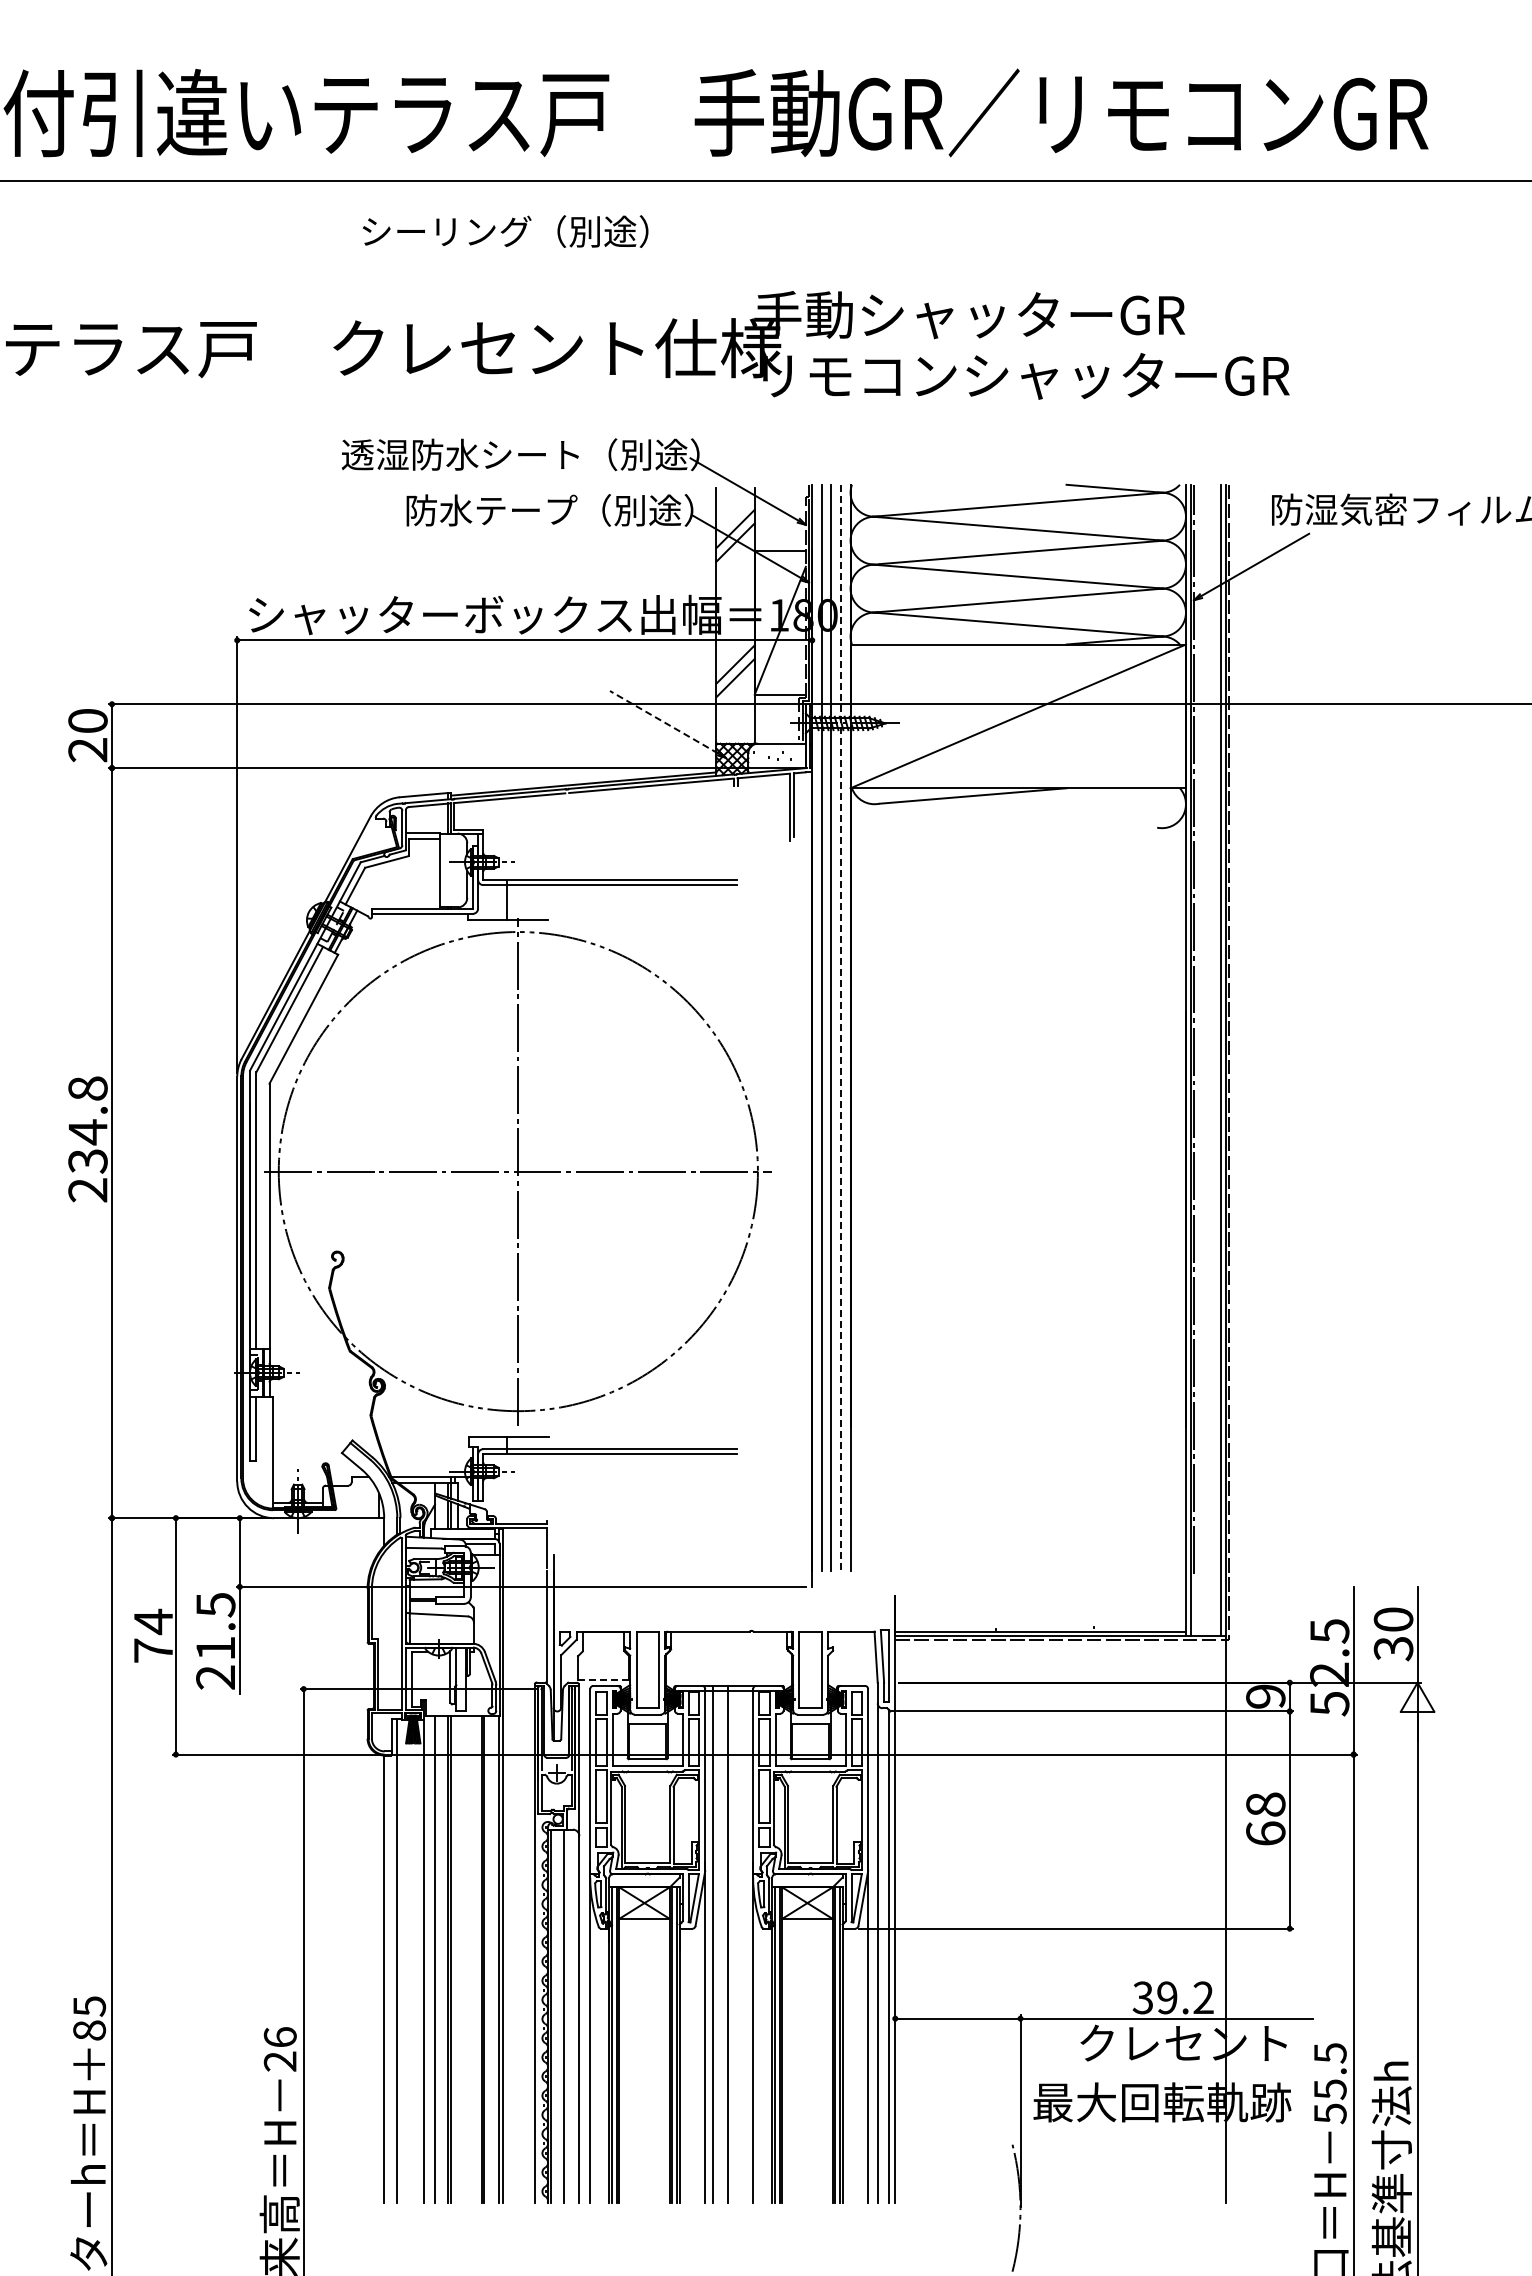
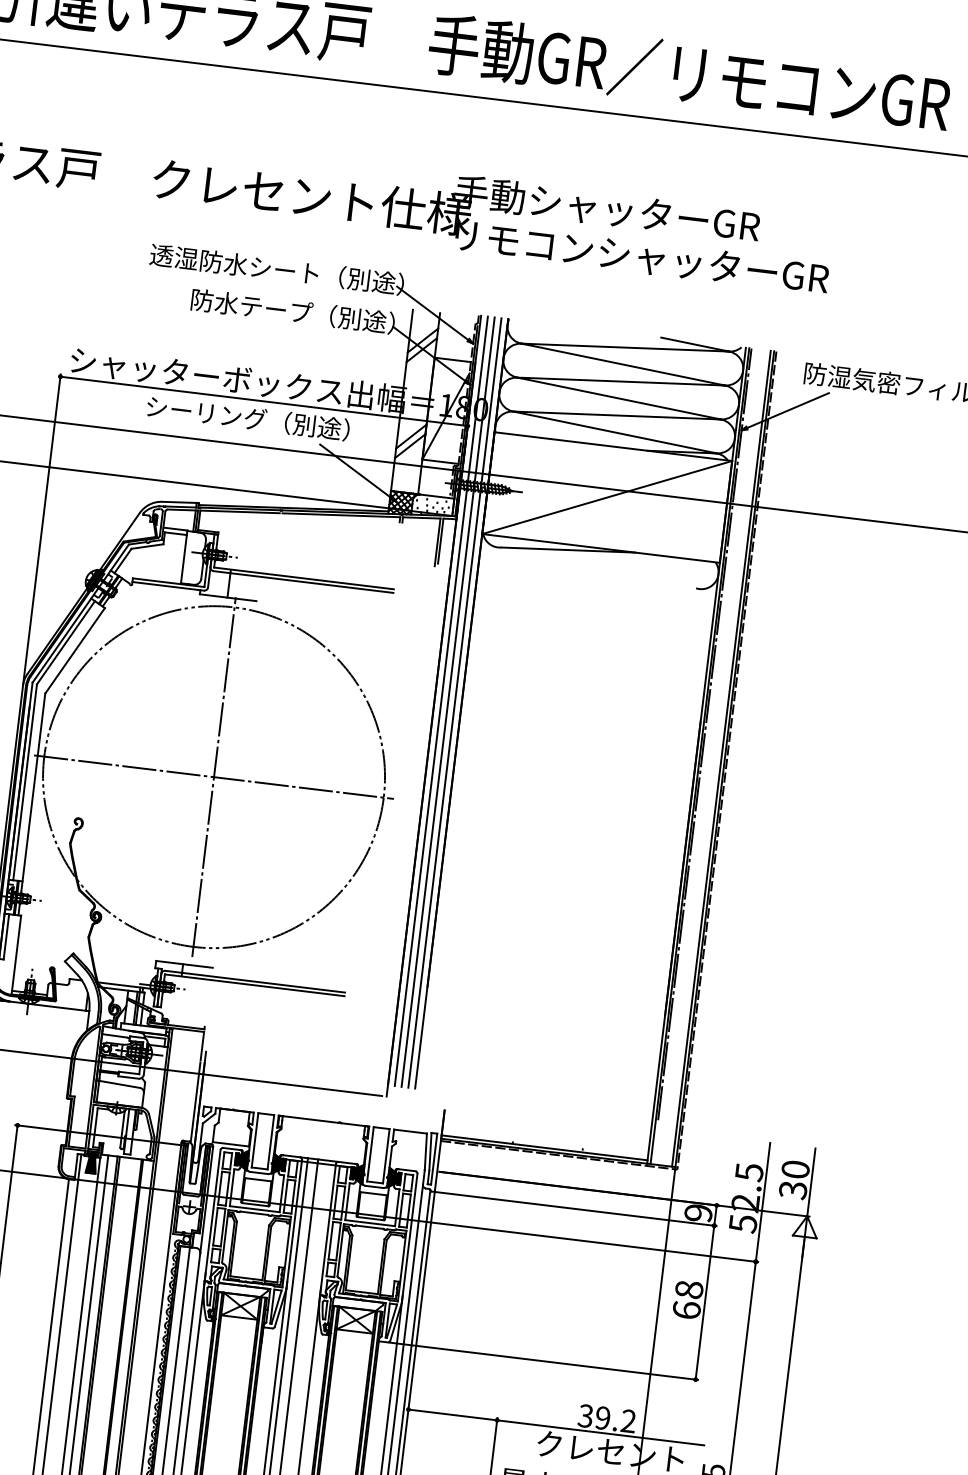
text: (505, 231) -> (248, 418), moved
line: (663, 722) -> (355, 471), dashed -> solid
line: (840, 1028) -> (454, 703), dashed -> solid
line: (603, 1679) -> (230, 1144), dashed -> solid

